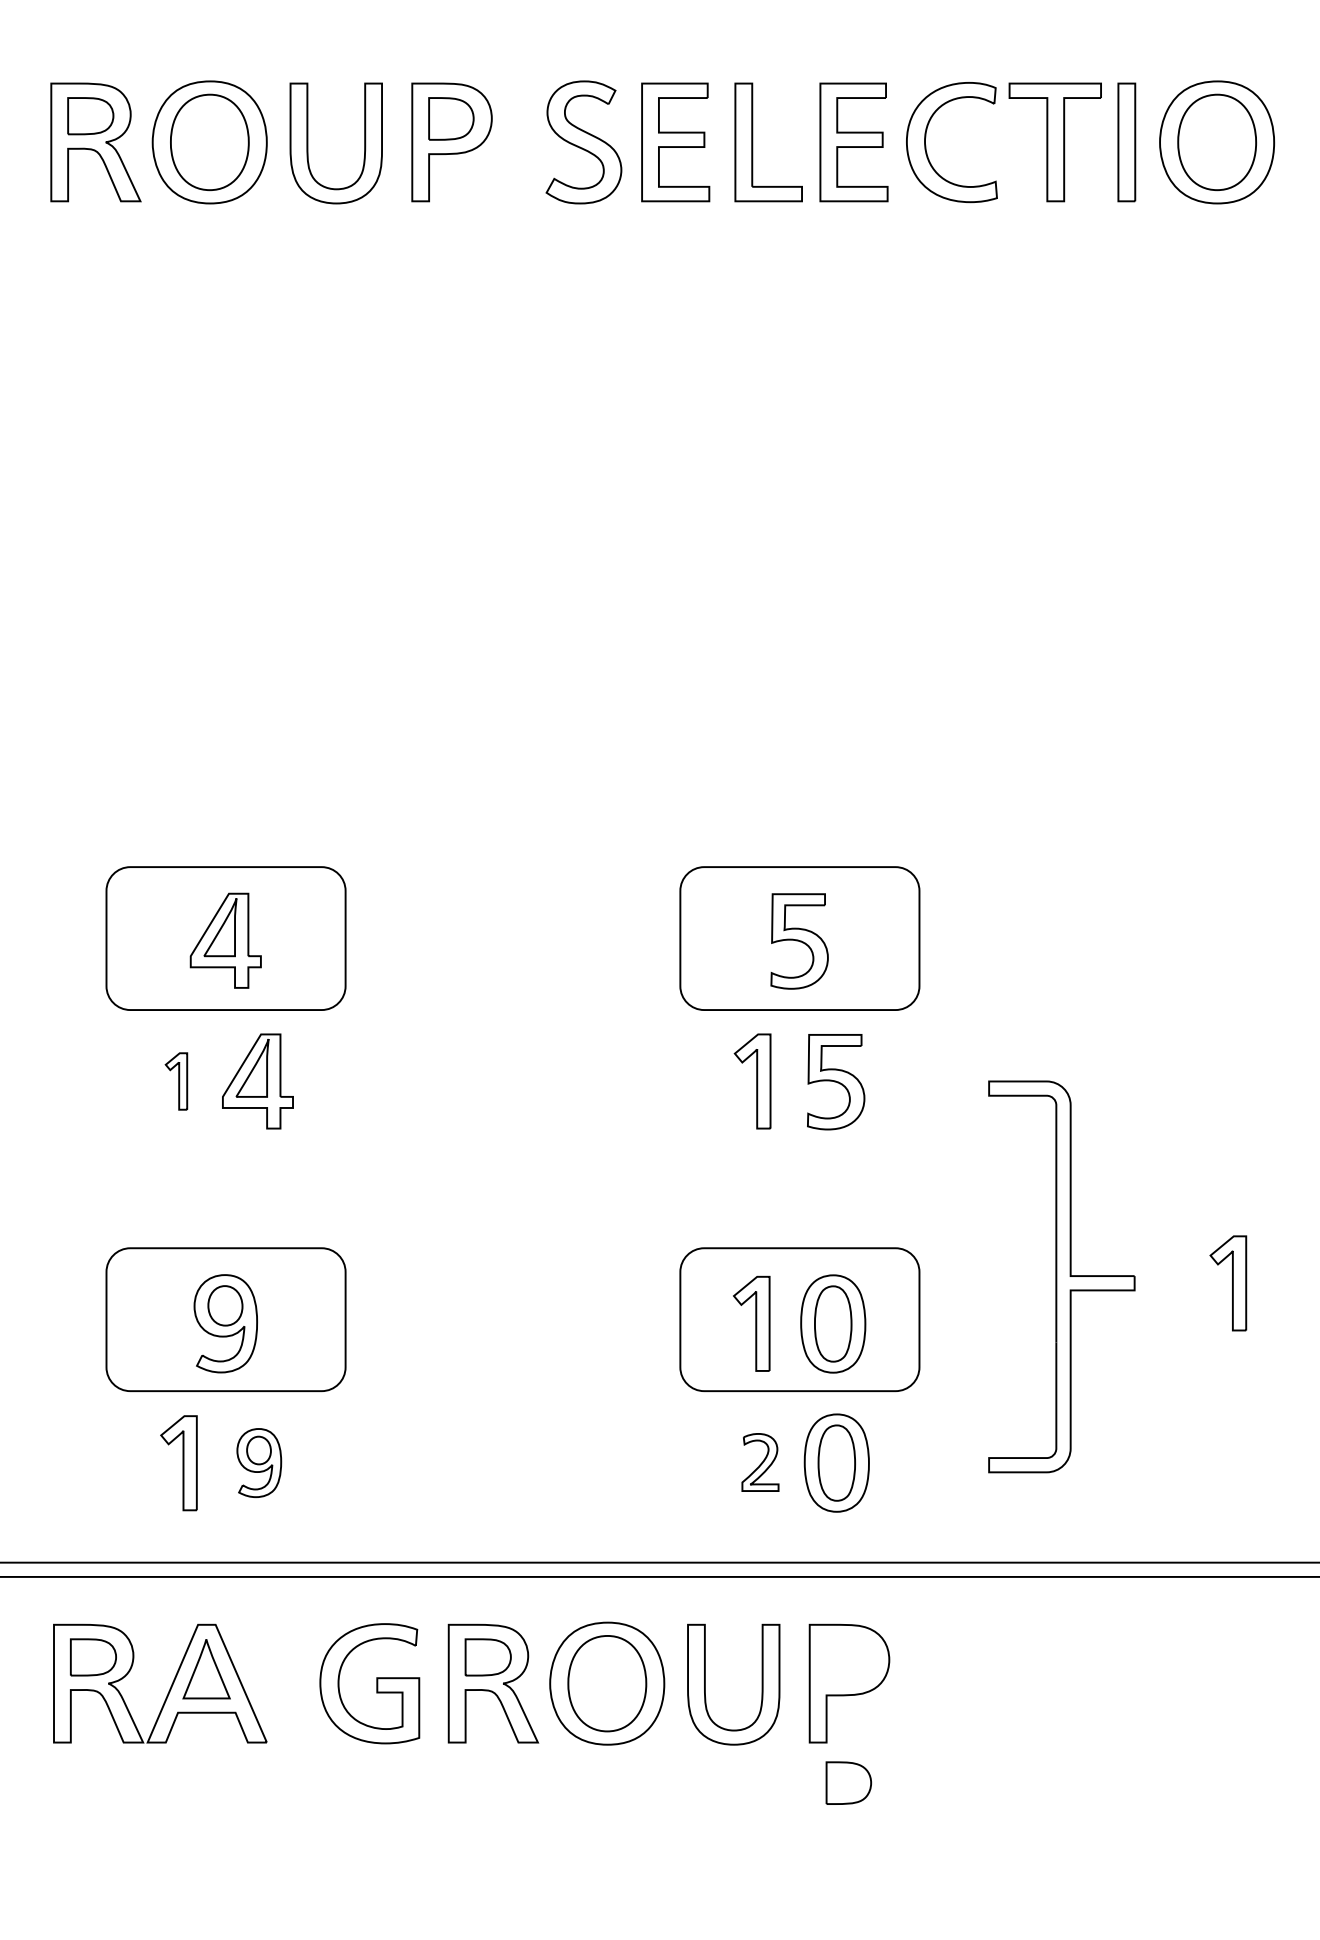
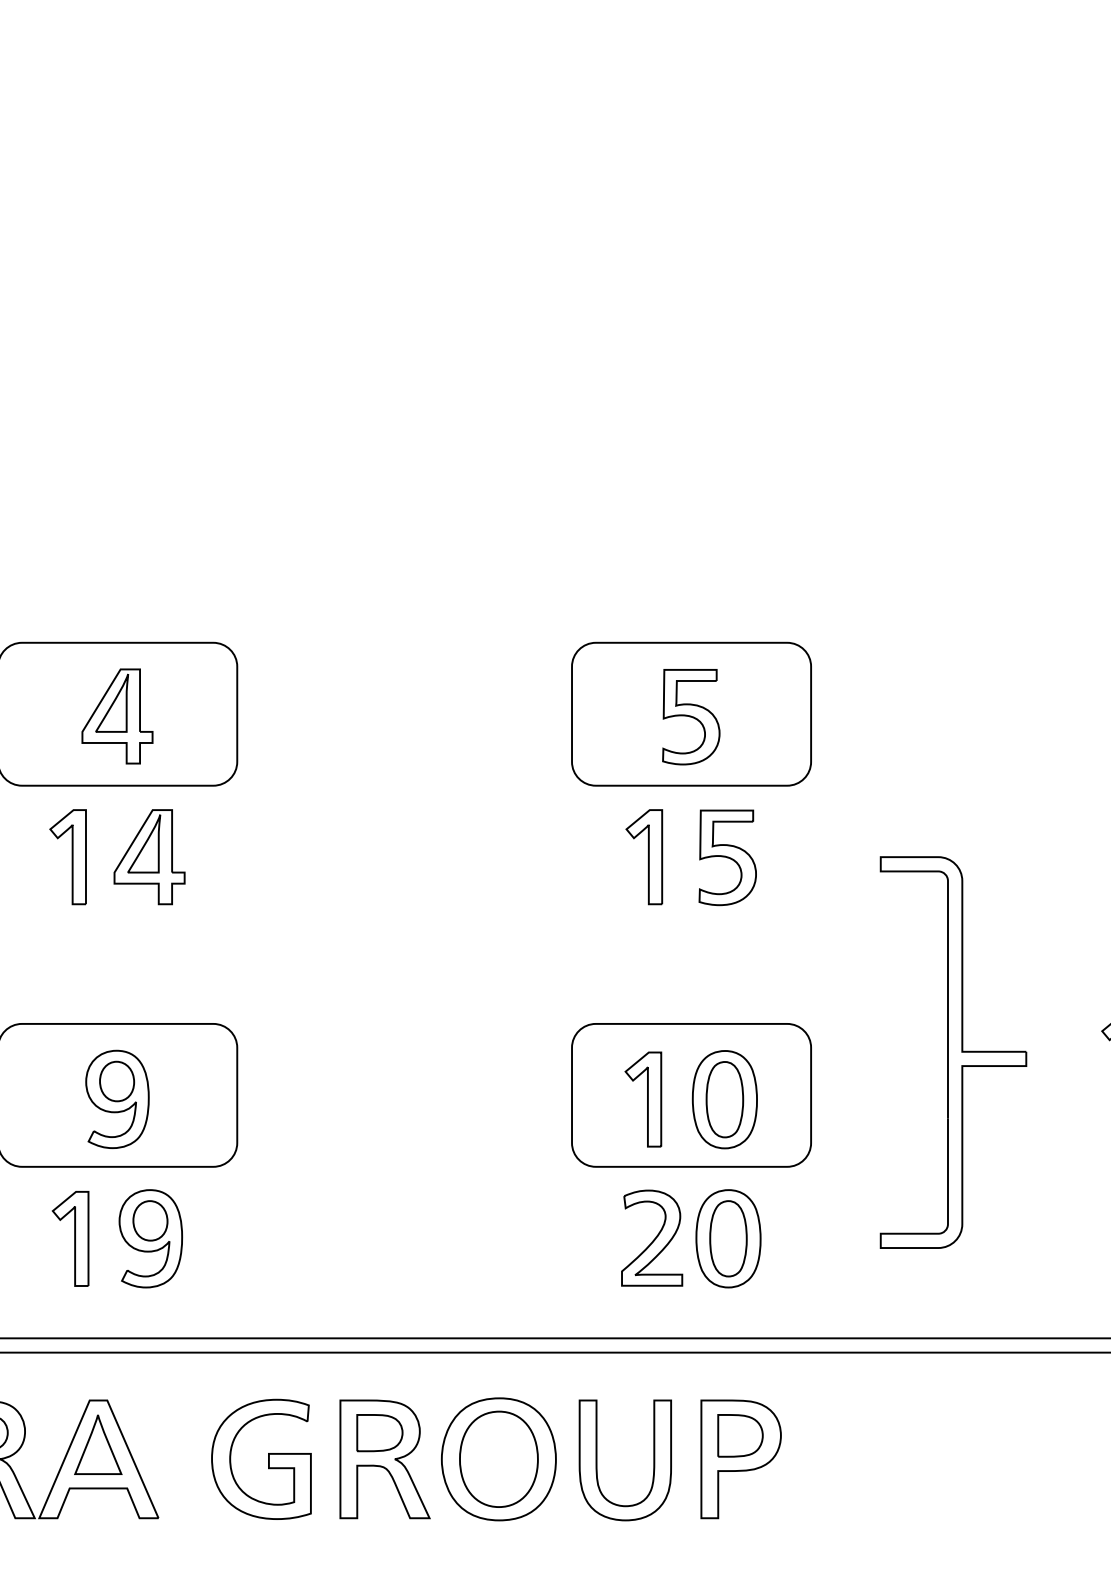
part: (176, 1081) -> (68, 857), size x1.67
part: (259, 1462) -> (151, 1238), size x1.43
part: (760, 1462) -> (652, 1238), size x1.67
part: (848, 1782) -> (740, 1435), moved

